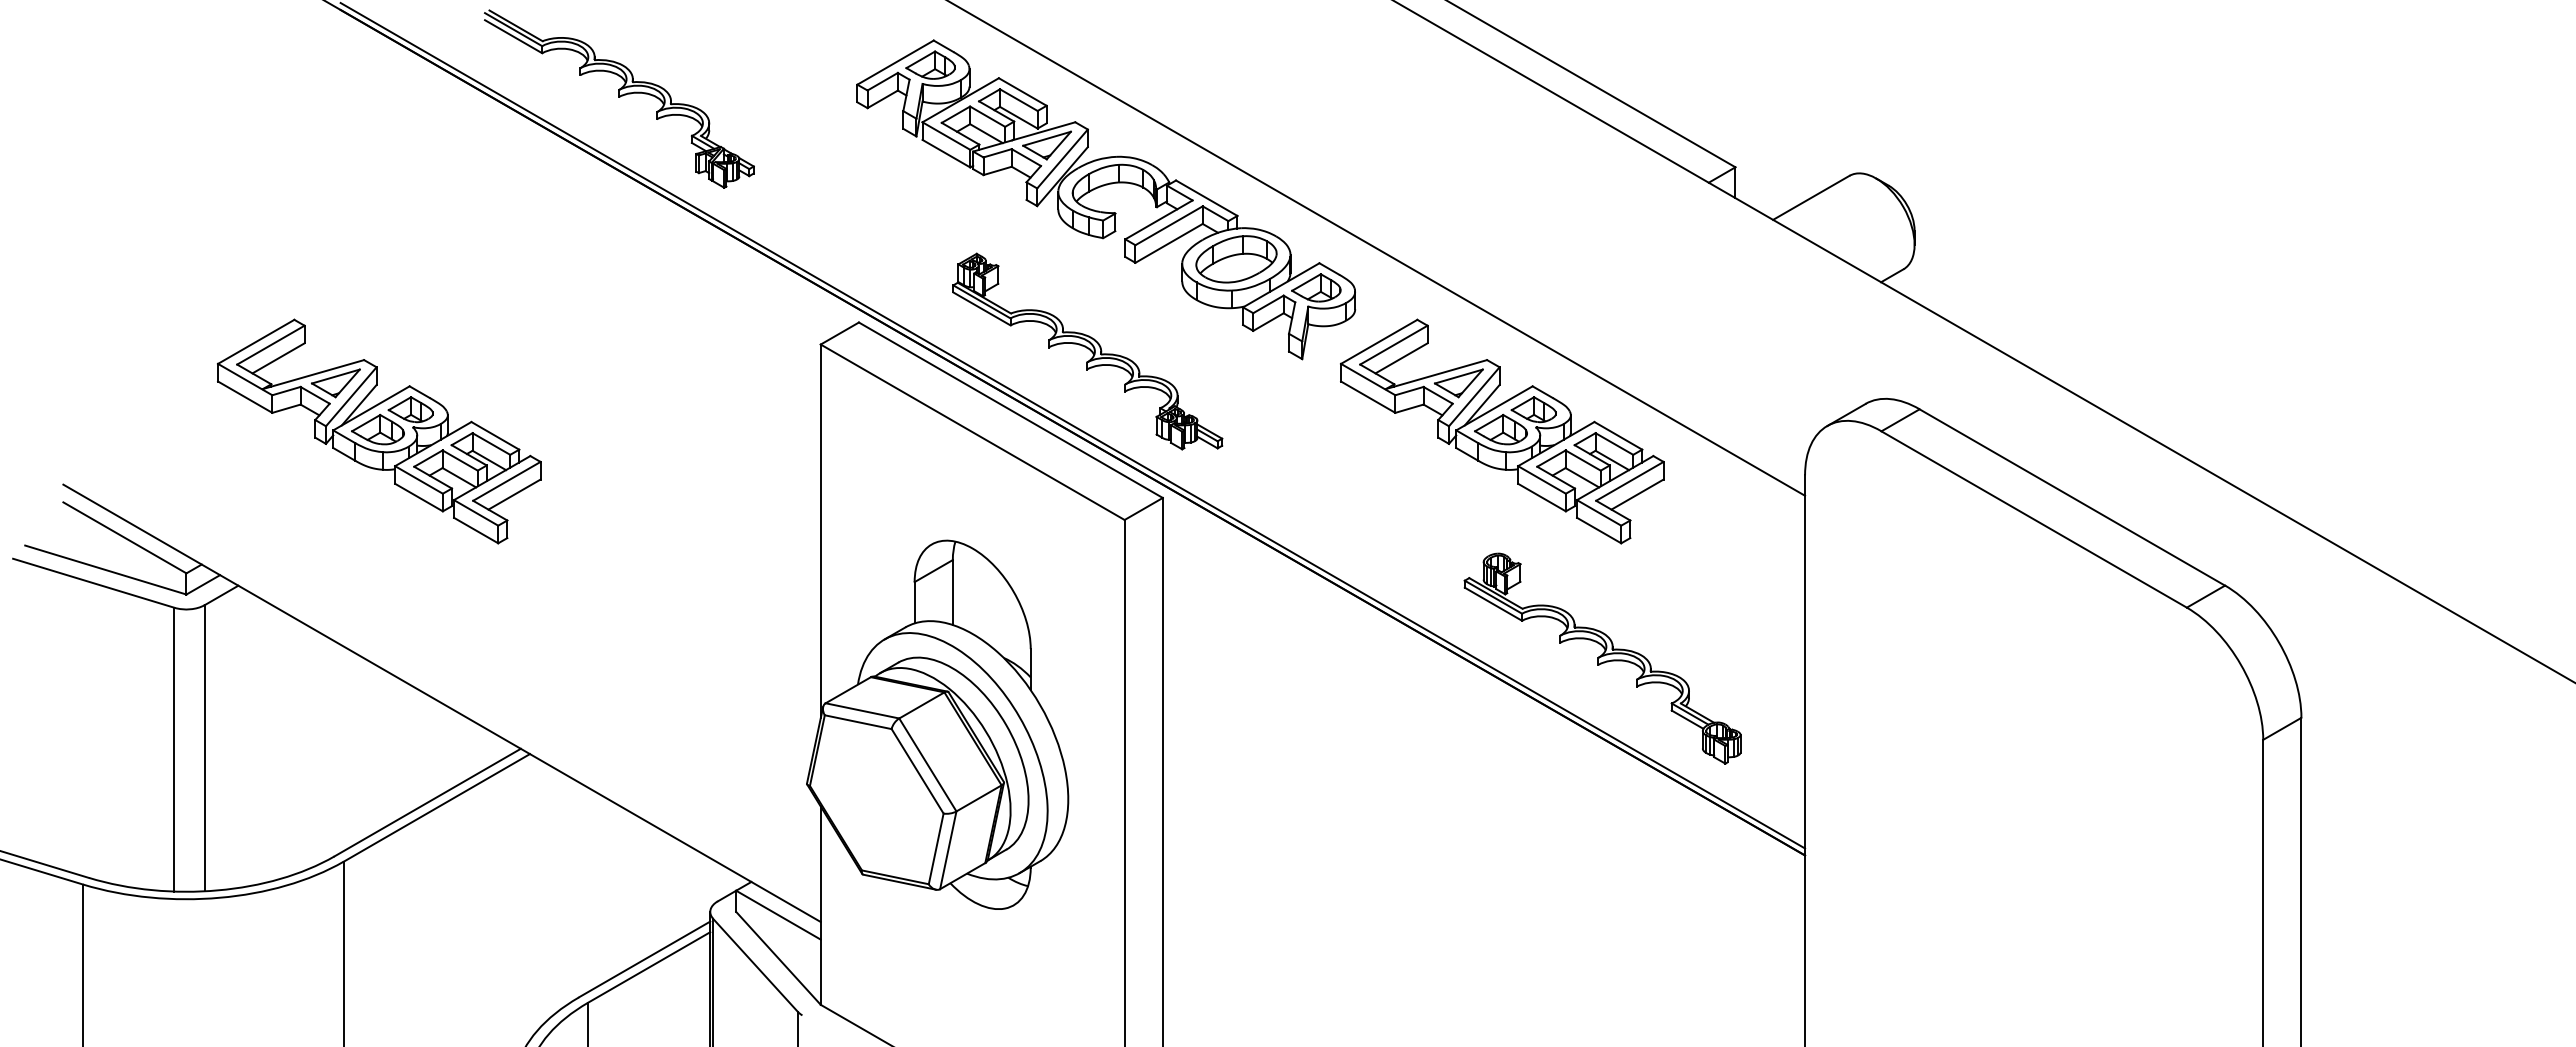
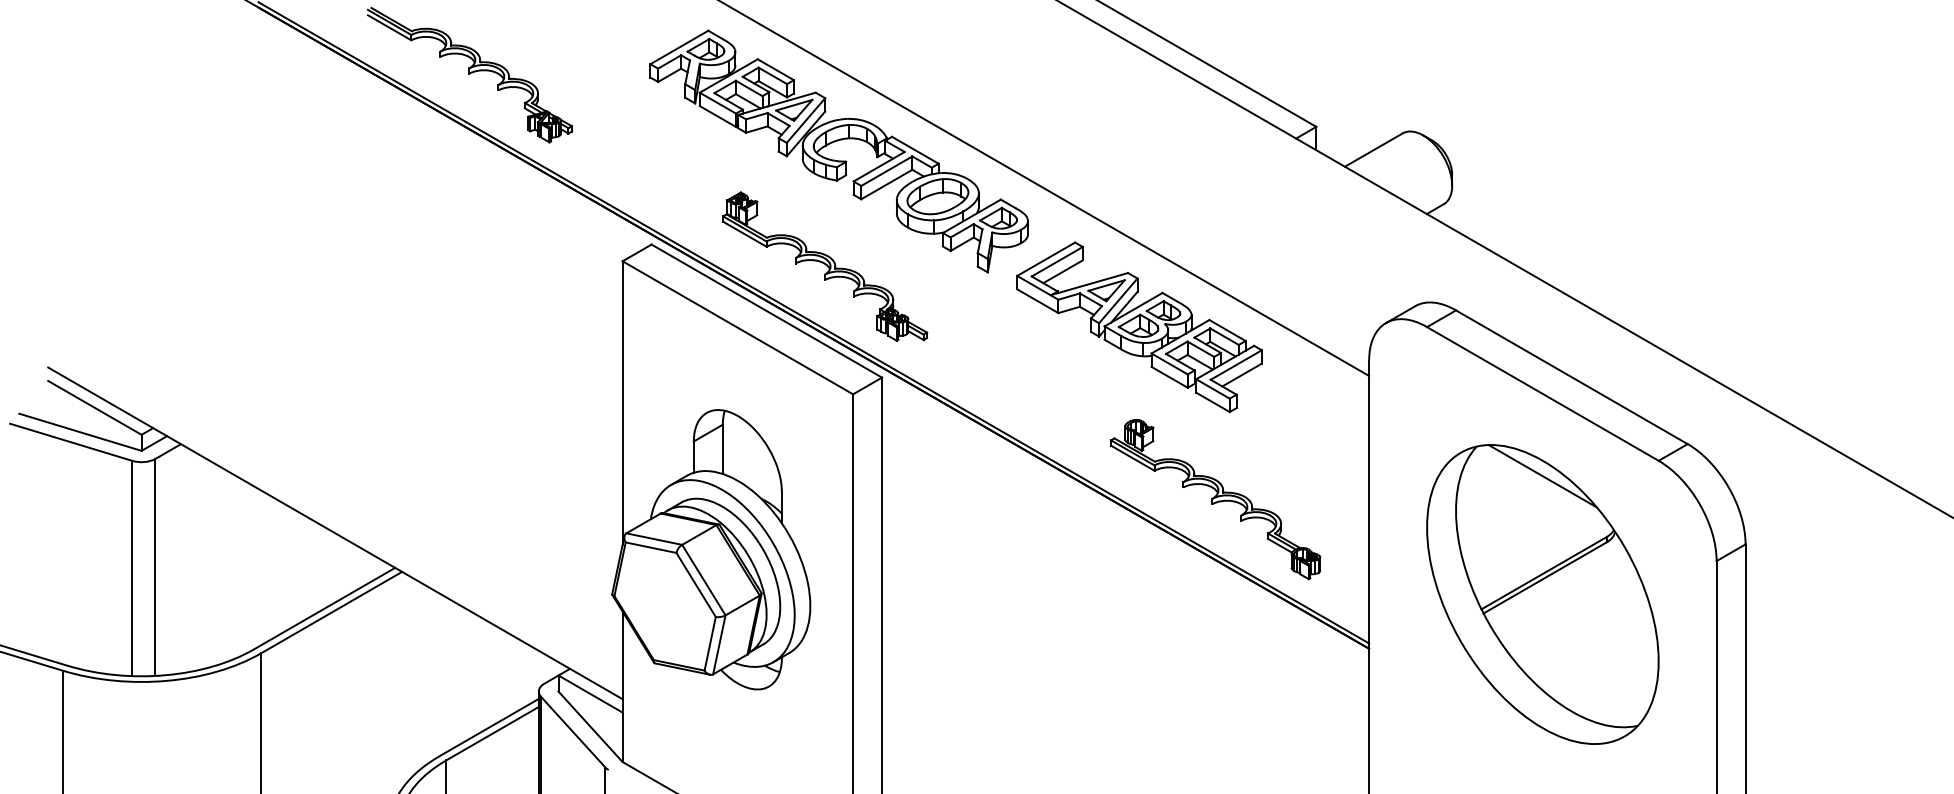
part: (379, 431) -> (287, 327), removed
part: (2033, 783) -> (1542, 594), added

